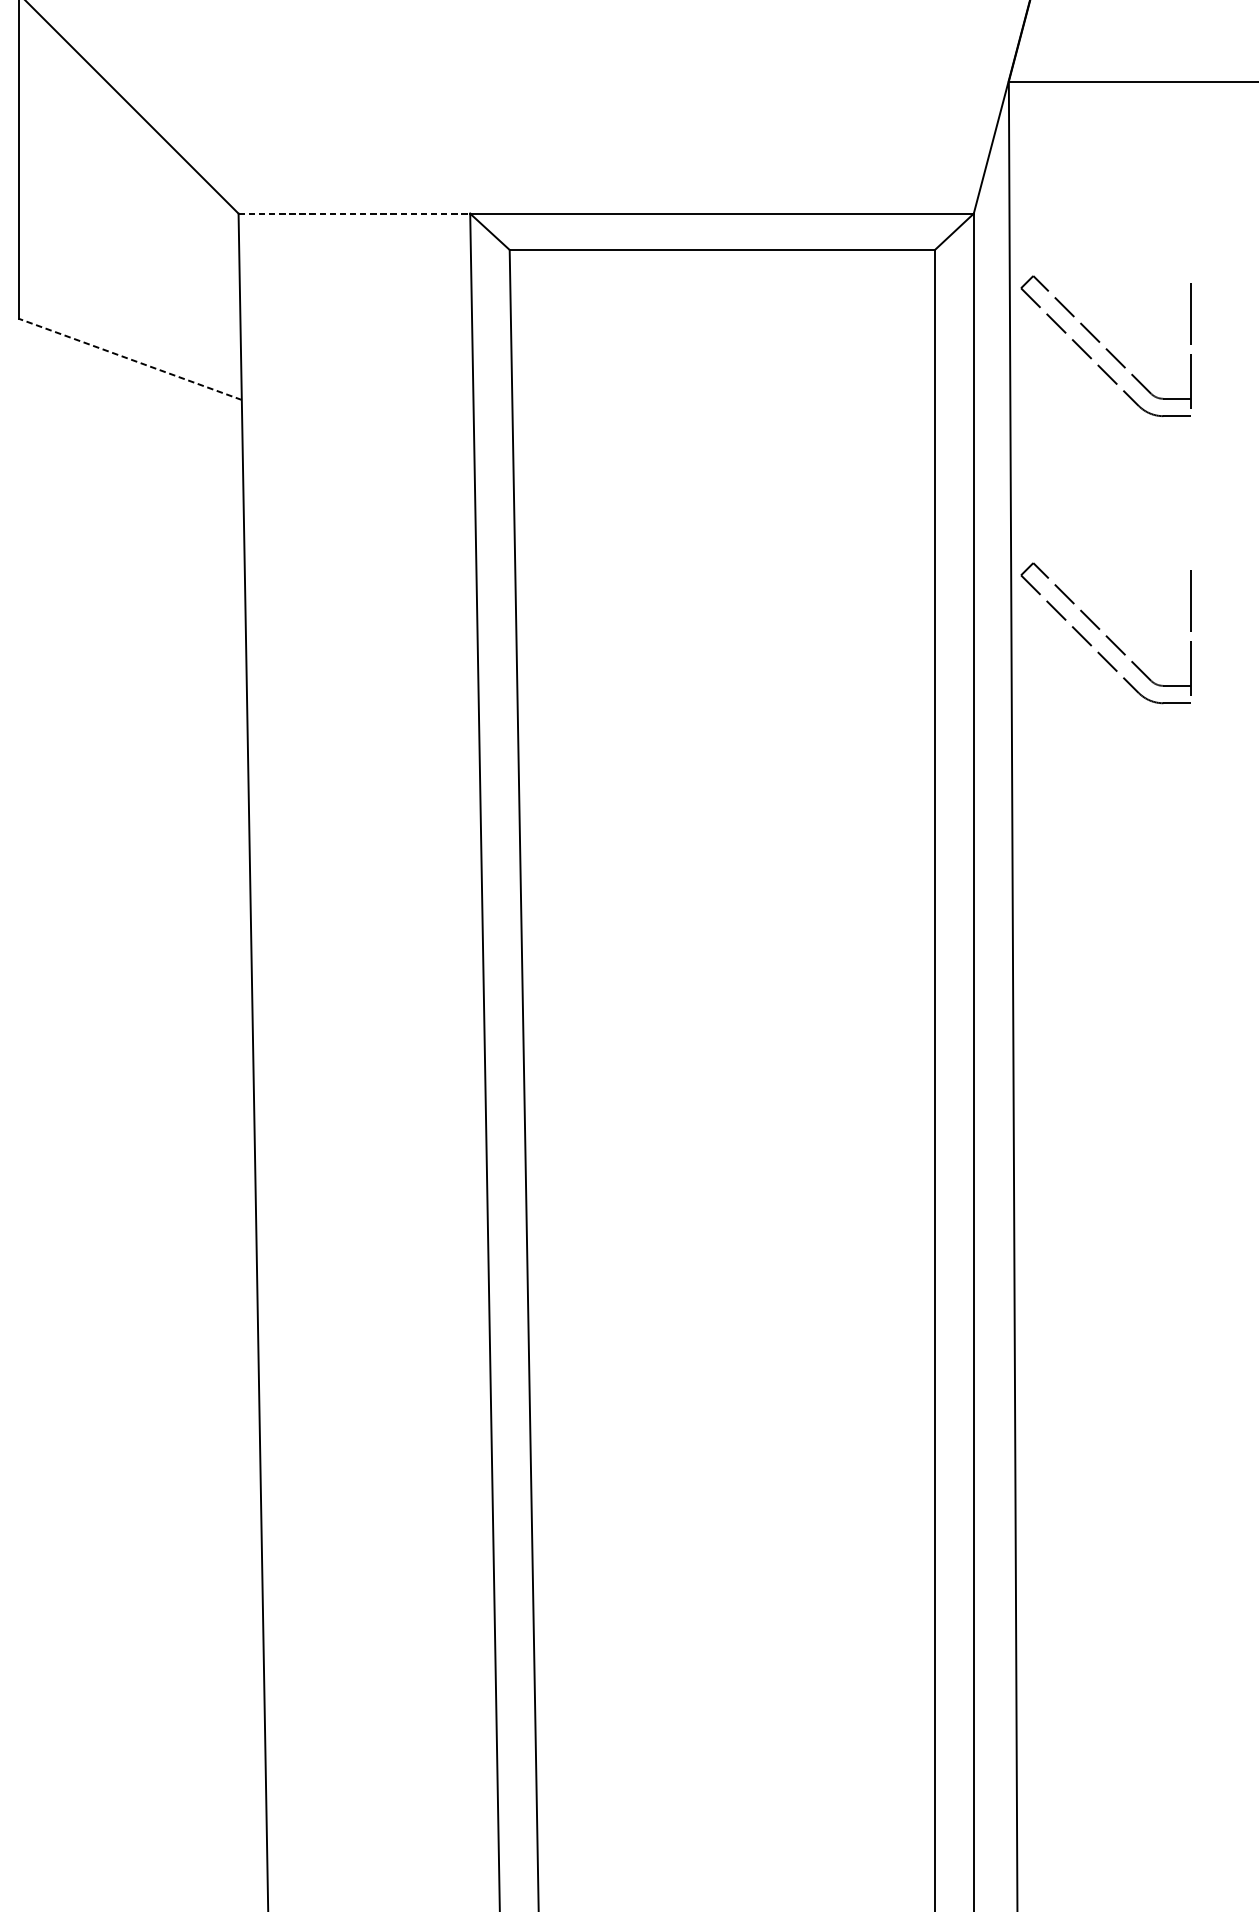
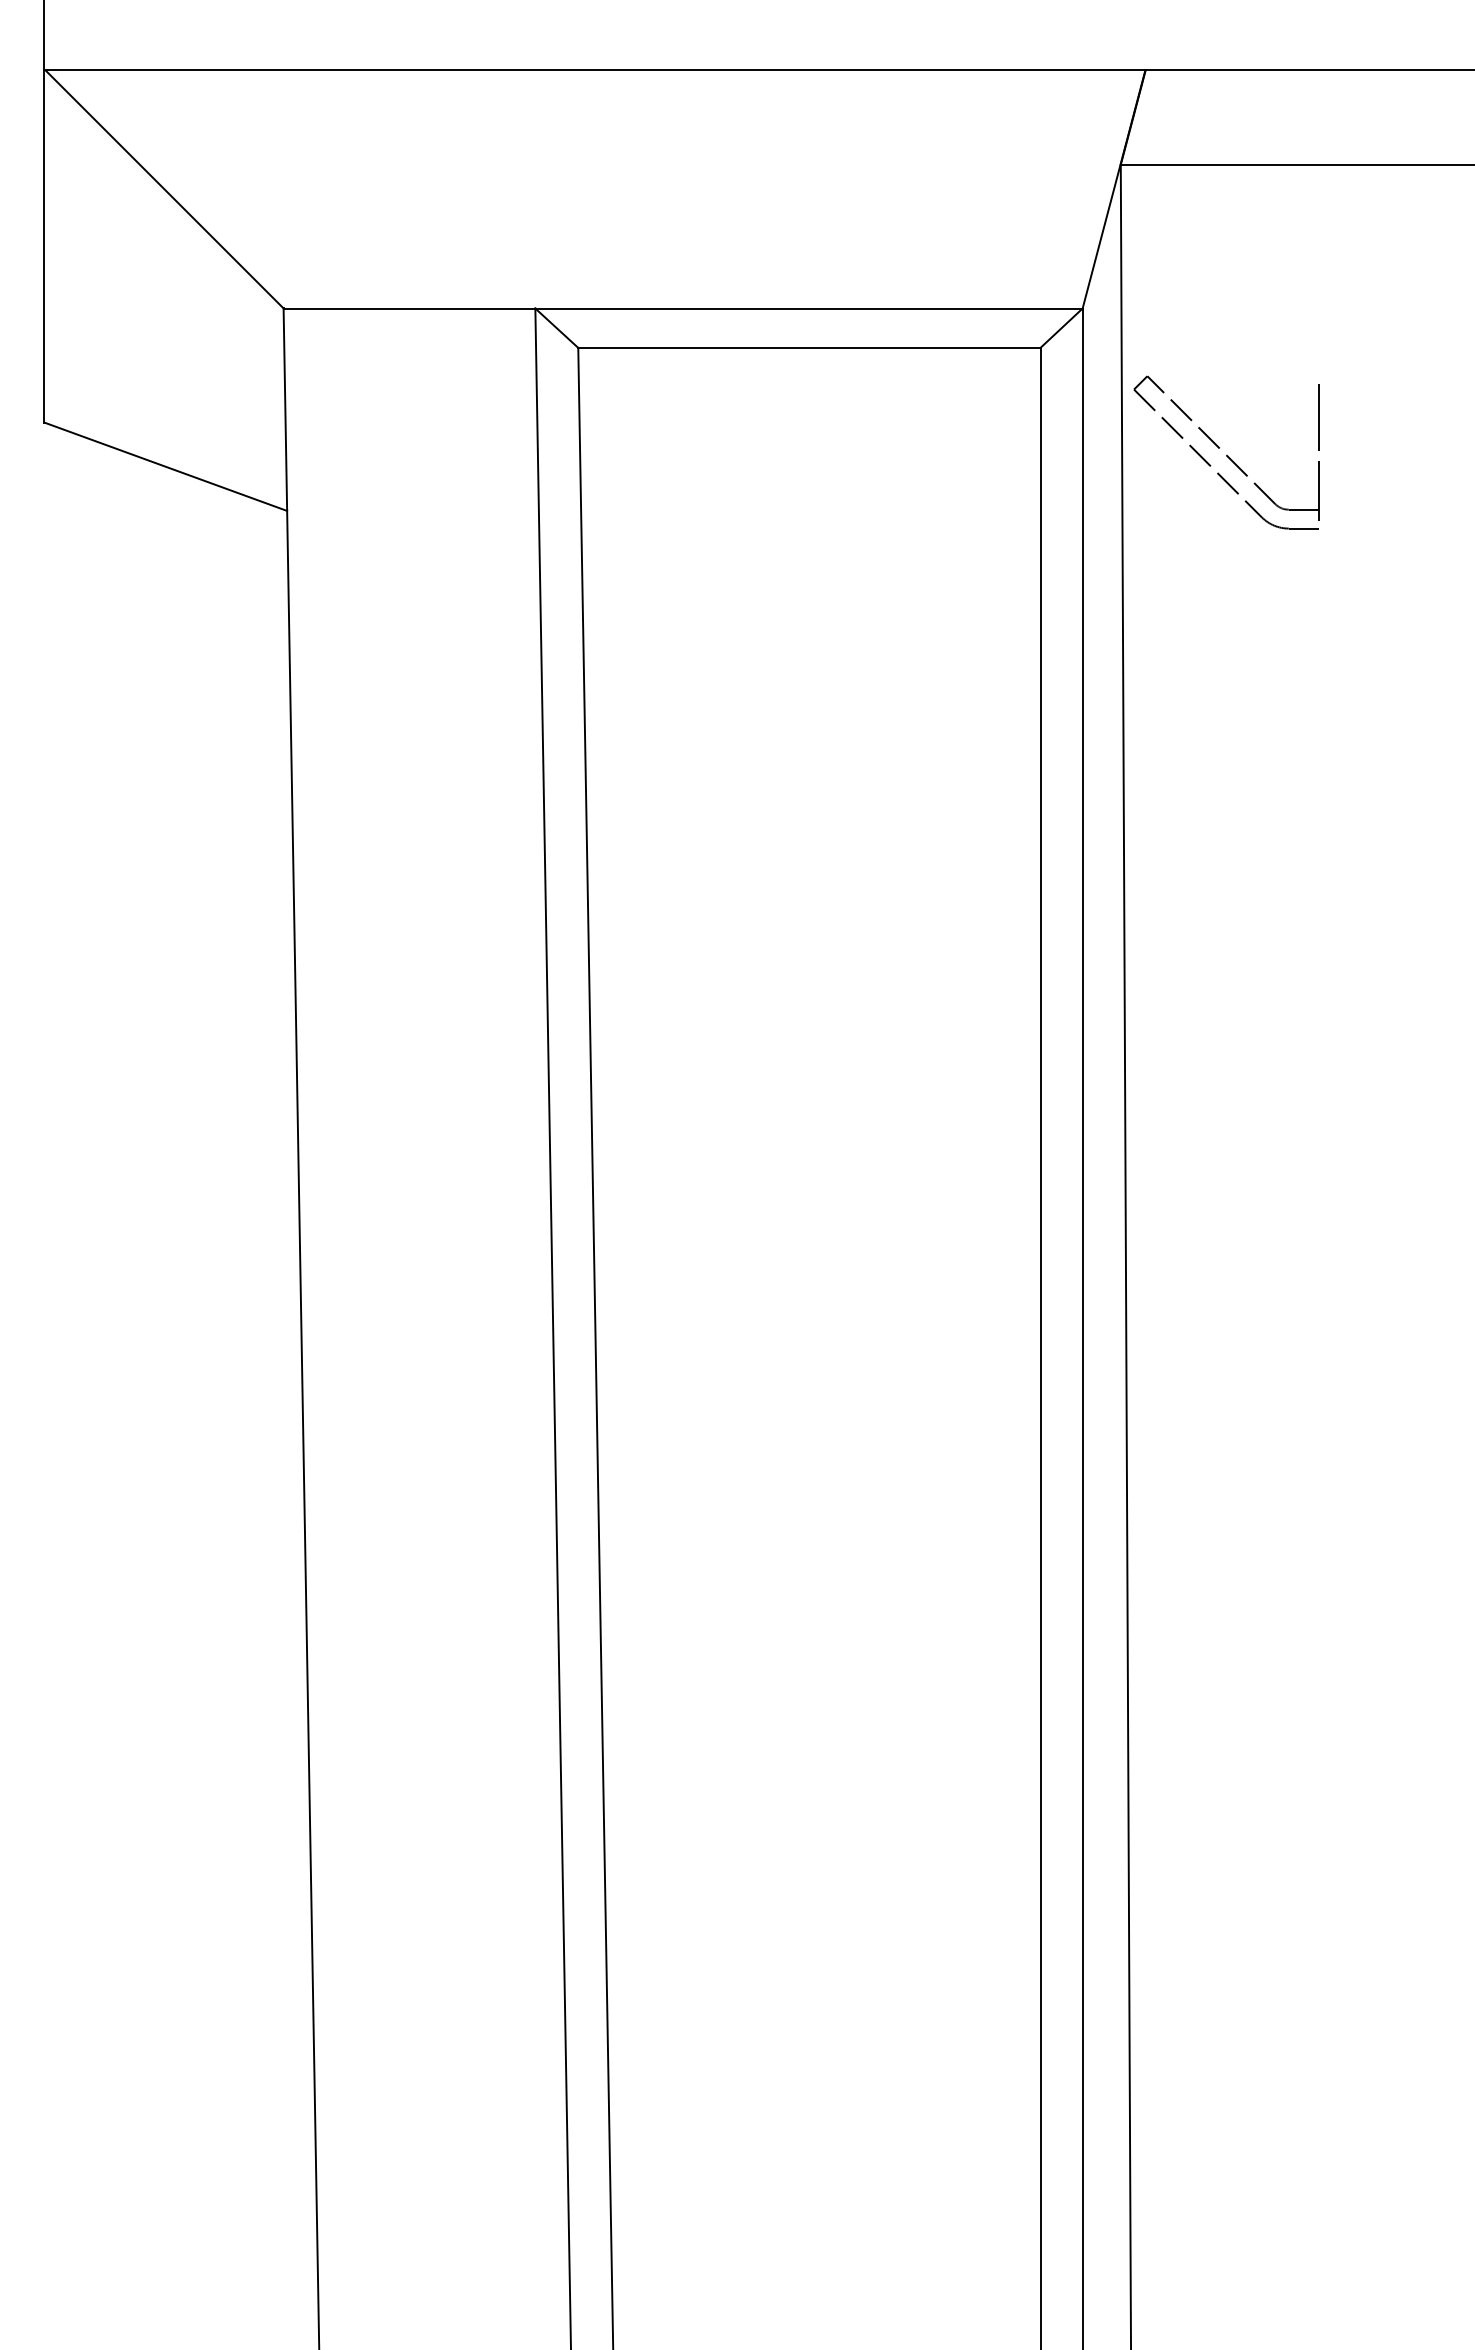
line: (354, 213) -> (409, 308), dashed -> solid
line: (129, 359) -> (165, 466), dashed -> solid
part: (1106, 633) -> (1226, 764), removed

